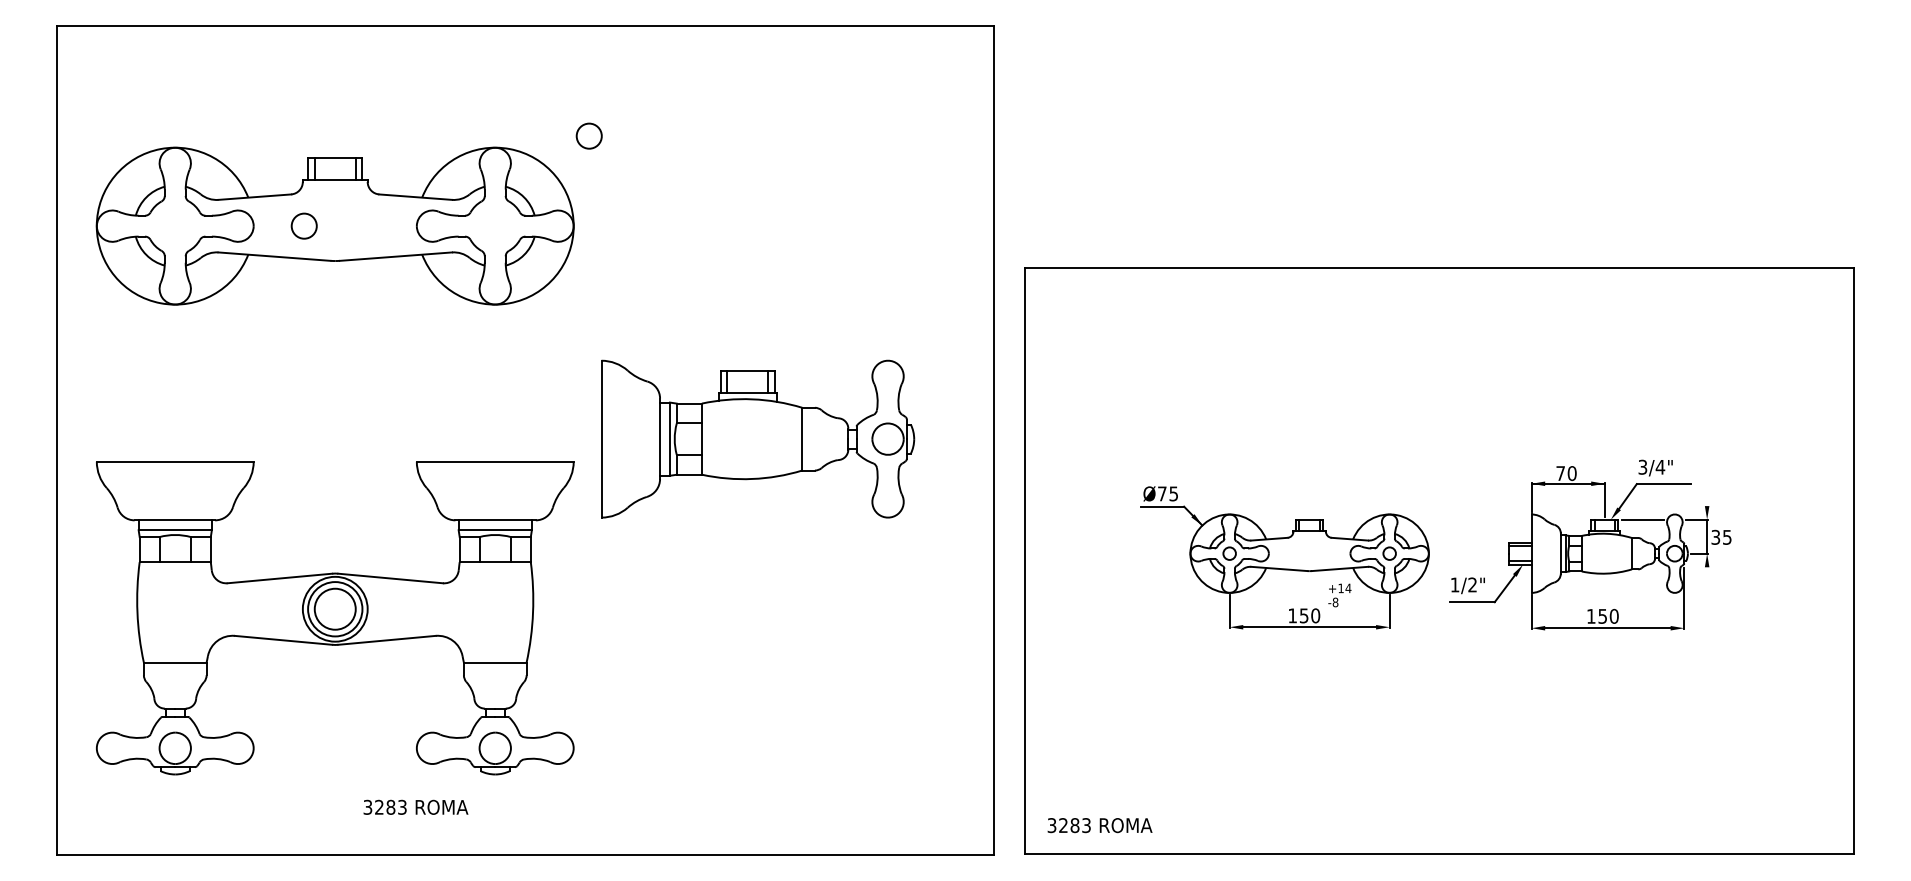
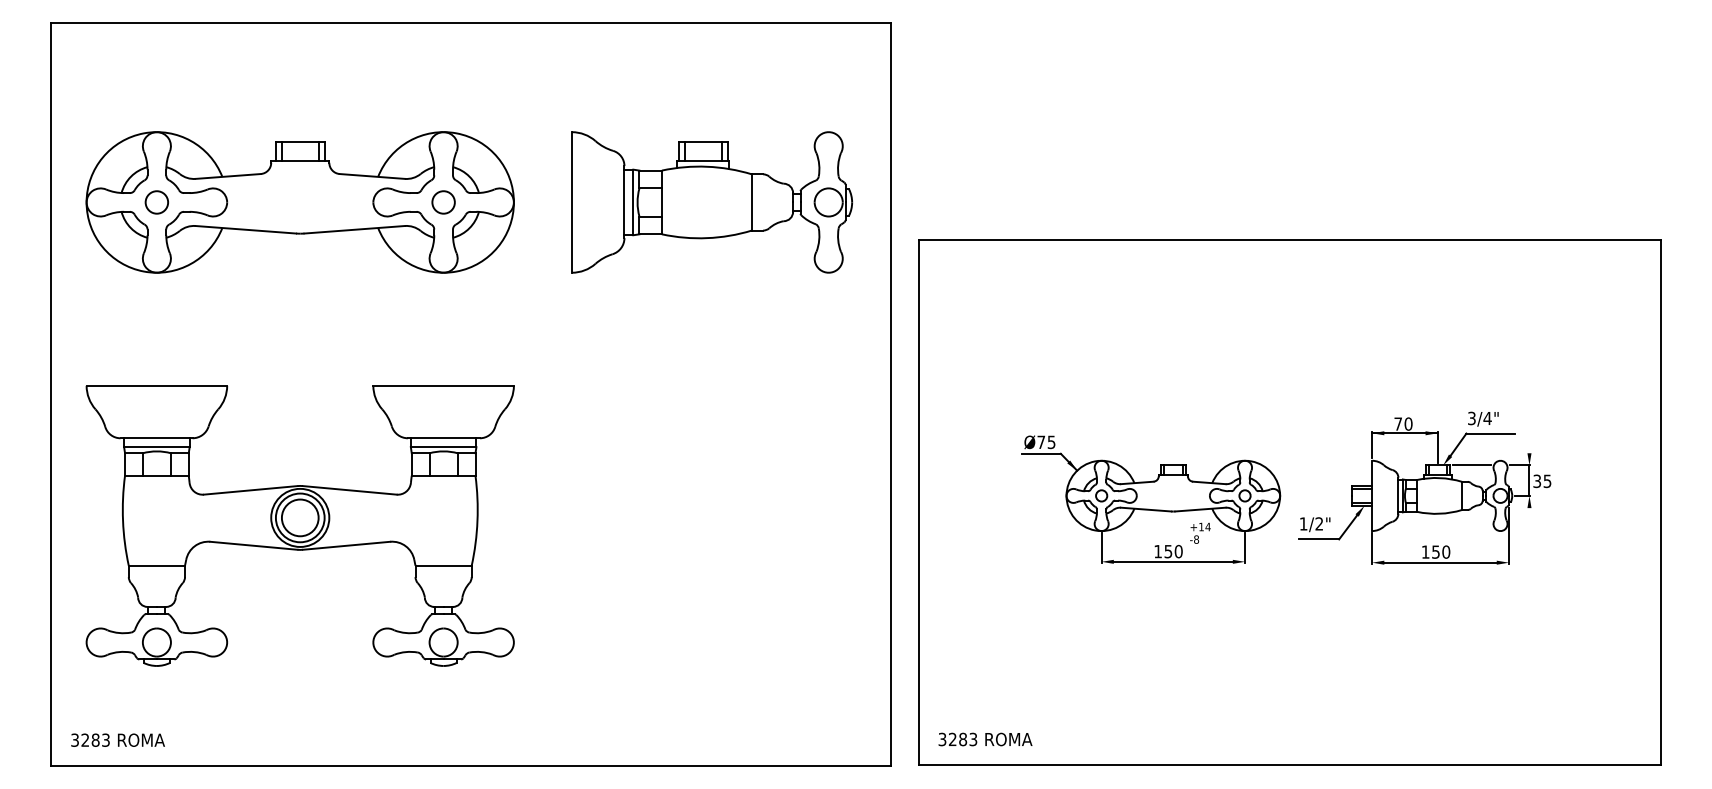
circle: (588, 135) -> (442, 201), moved
circle: (303, 225) -> (156, 201), moved
part: (758, 438) -> (712, 201), moved
part: (335, 618) -> (300, 526), moved
text: (415, 806) -> (117, 739), moved

